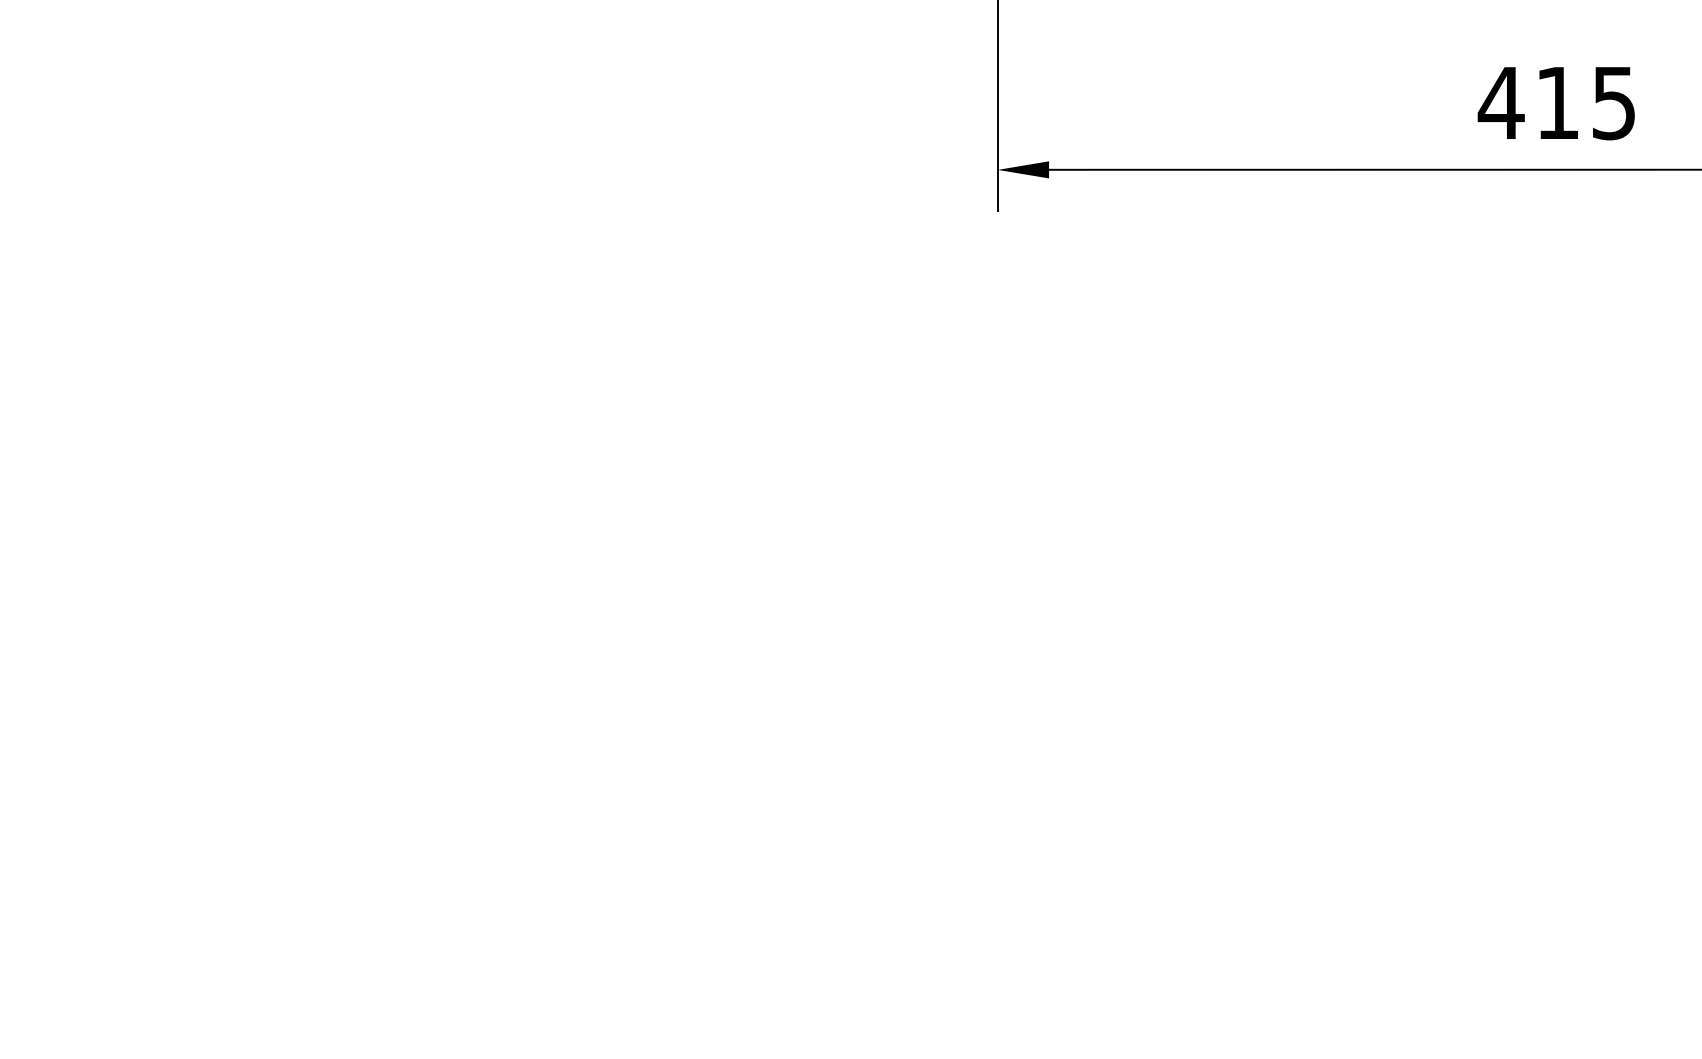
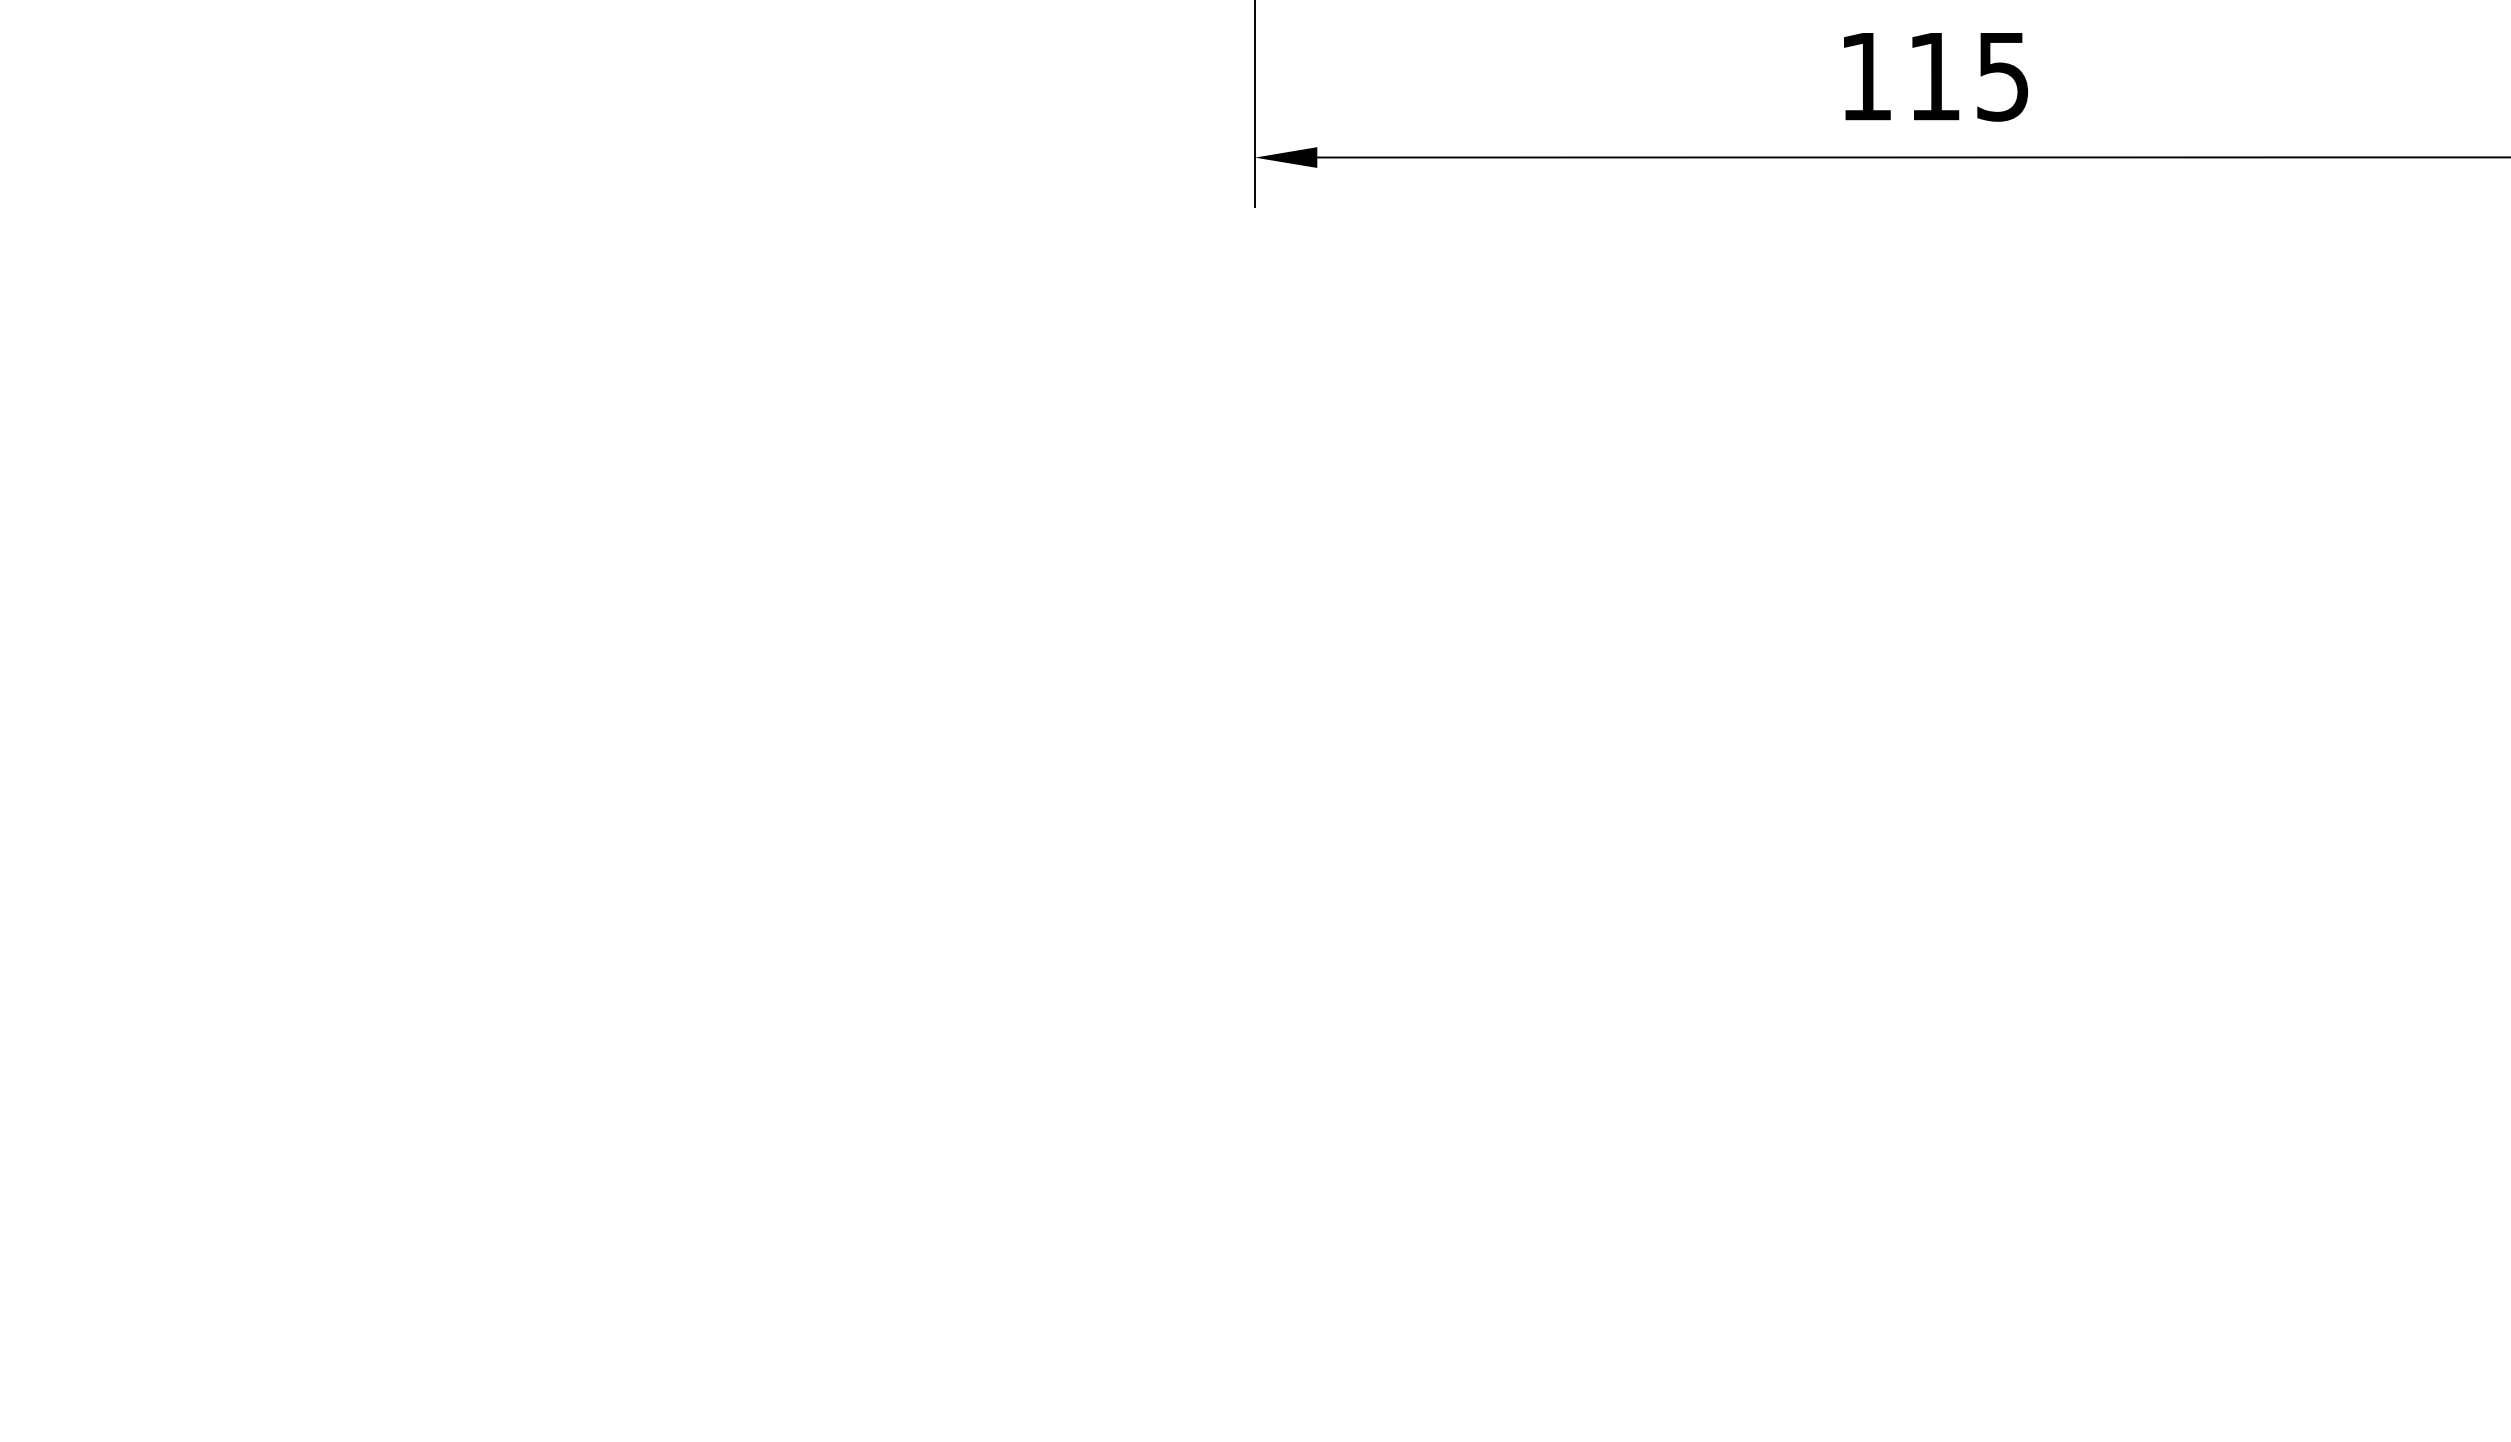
text: (1500, 103) -> (1865, 76), 415 -> 115

